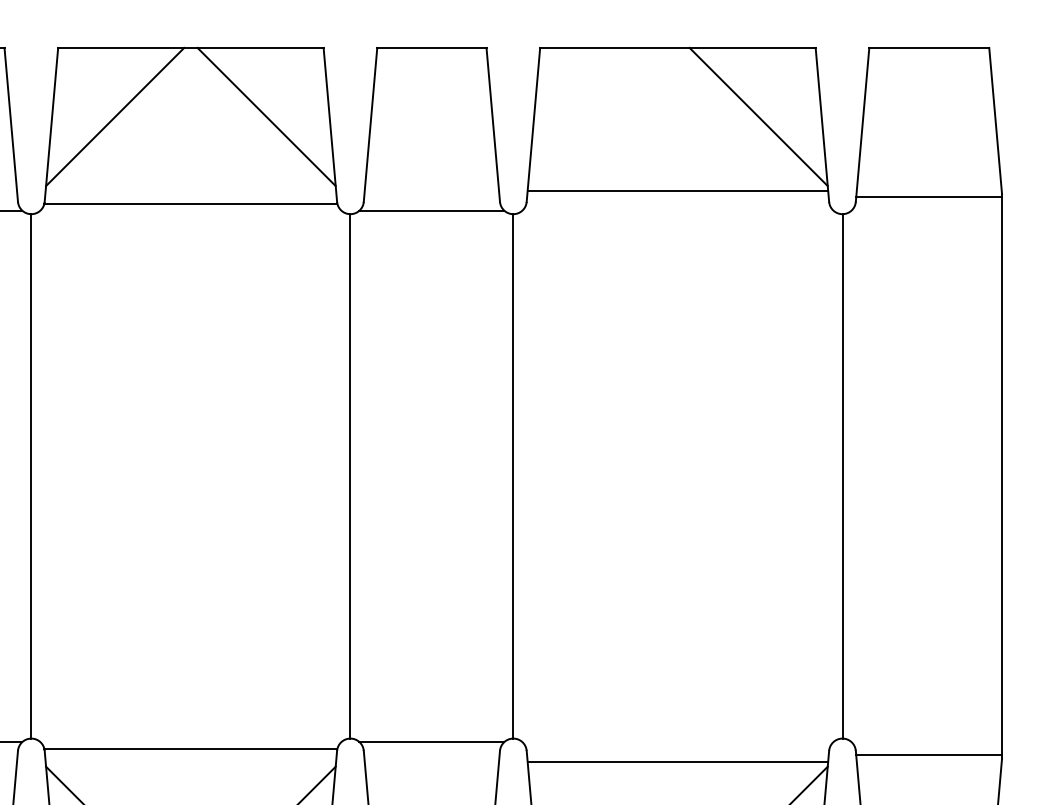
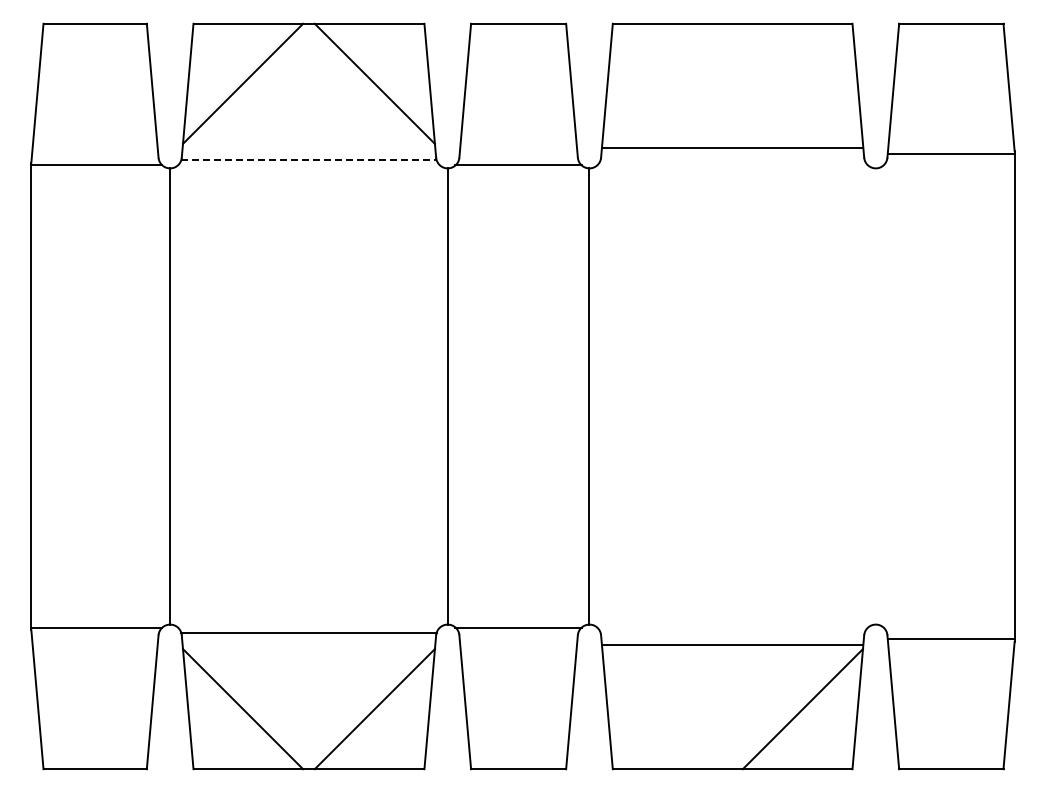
line: (758, 116) -> (802, 83), removed
line: (190, 203) -> (308, 159), solid -> dashed
line: (842, 476) -> (875, 396), removed

